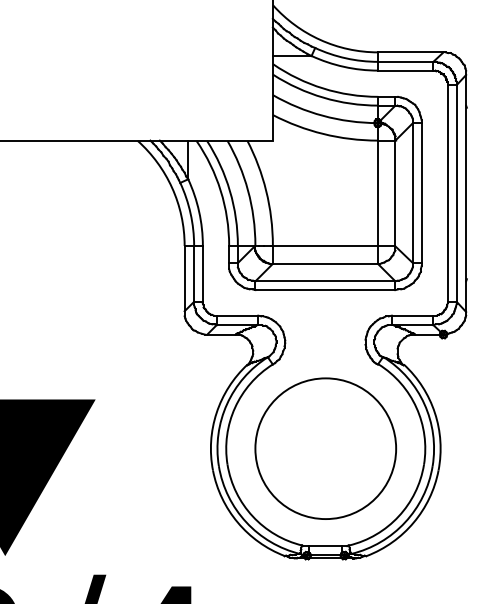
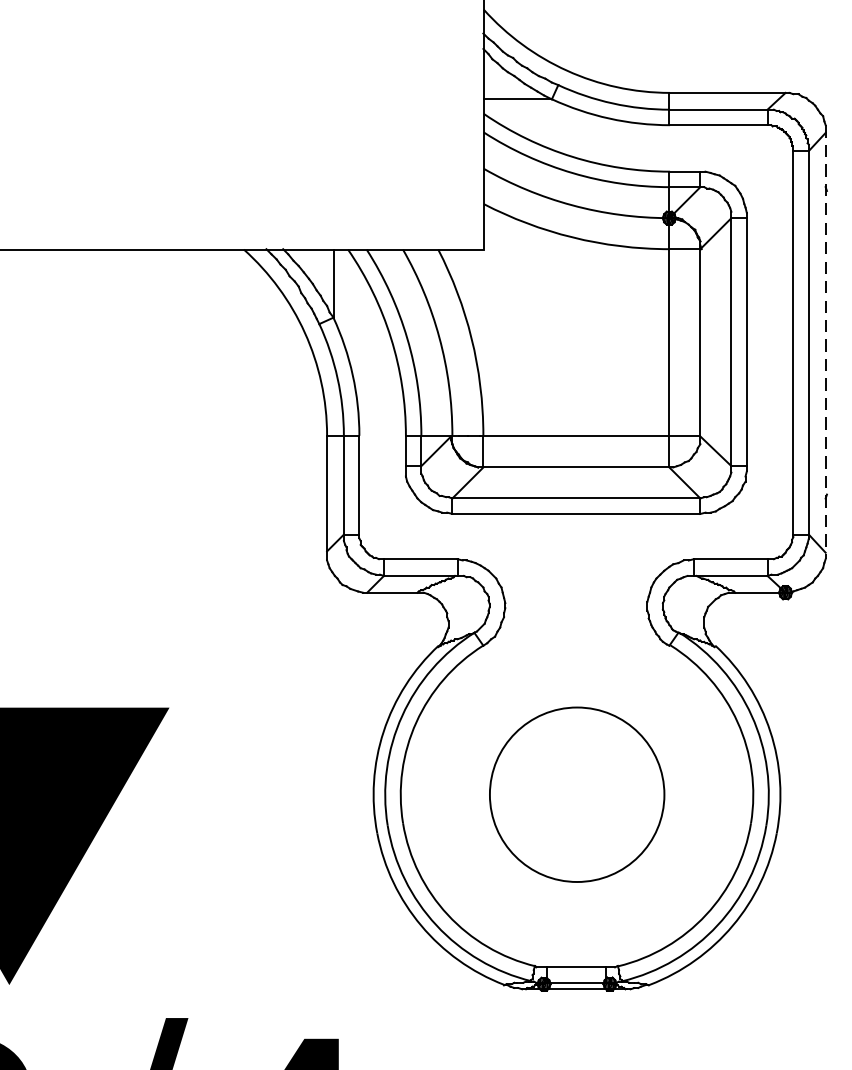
line: (466, 193) -> (826, 342), solid -> dashed
part: (325, 448) -> (576, 794), size x0.7

